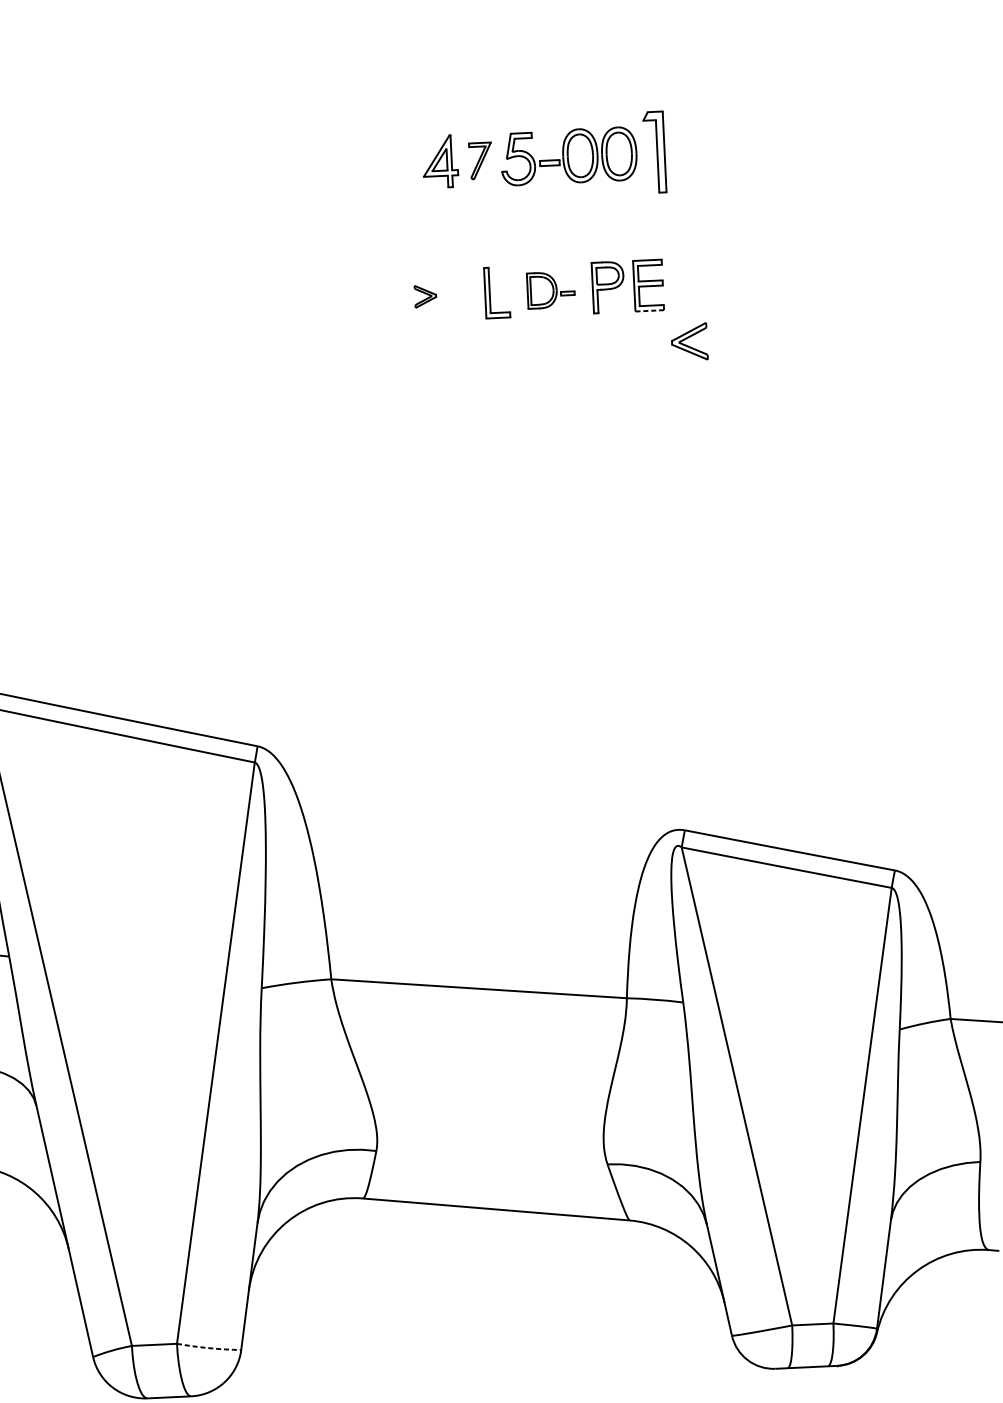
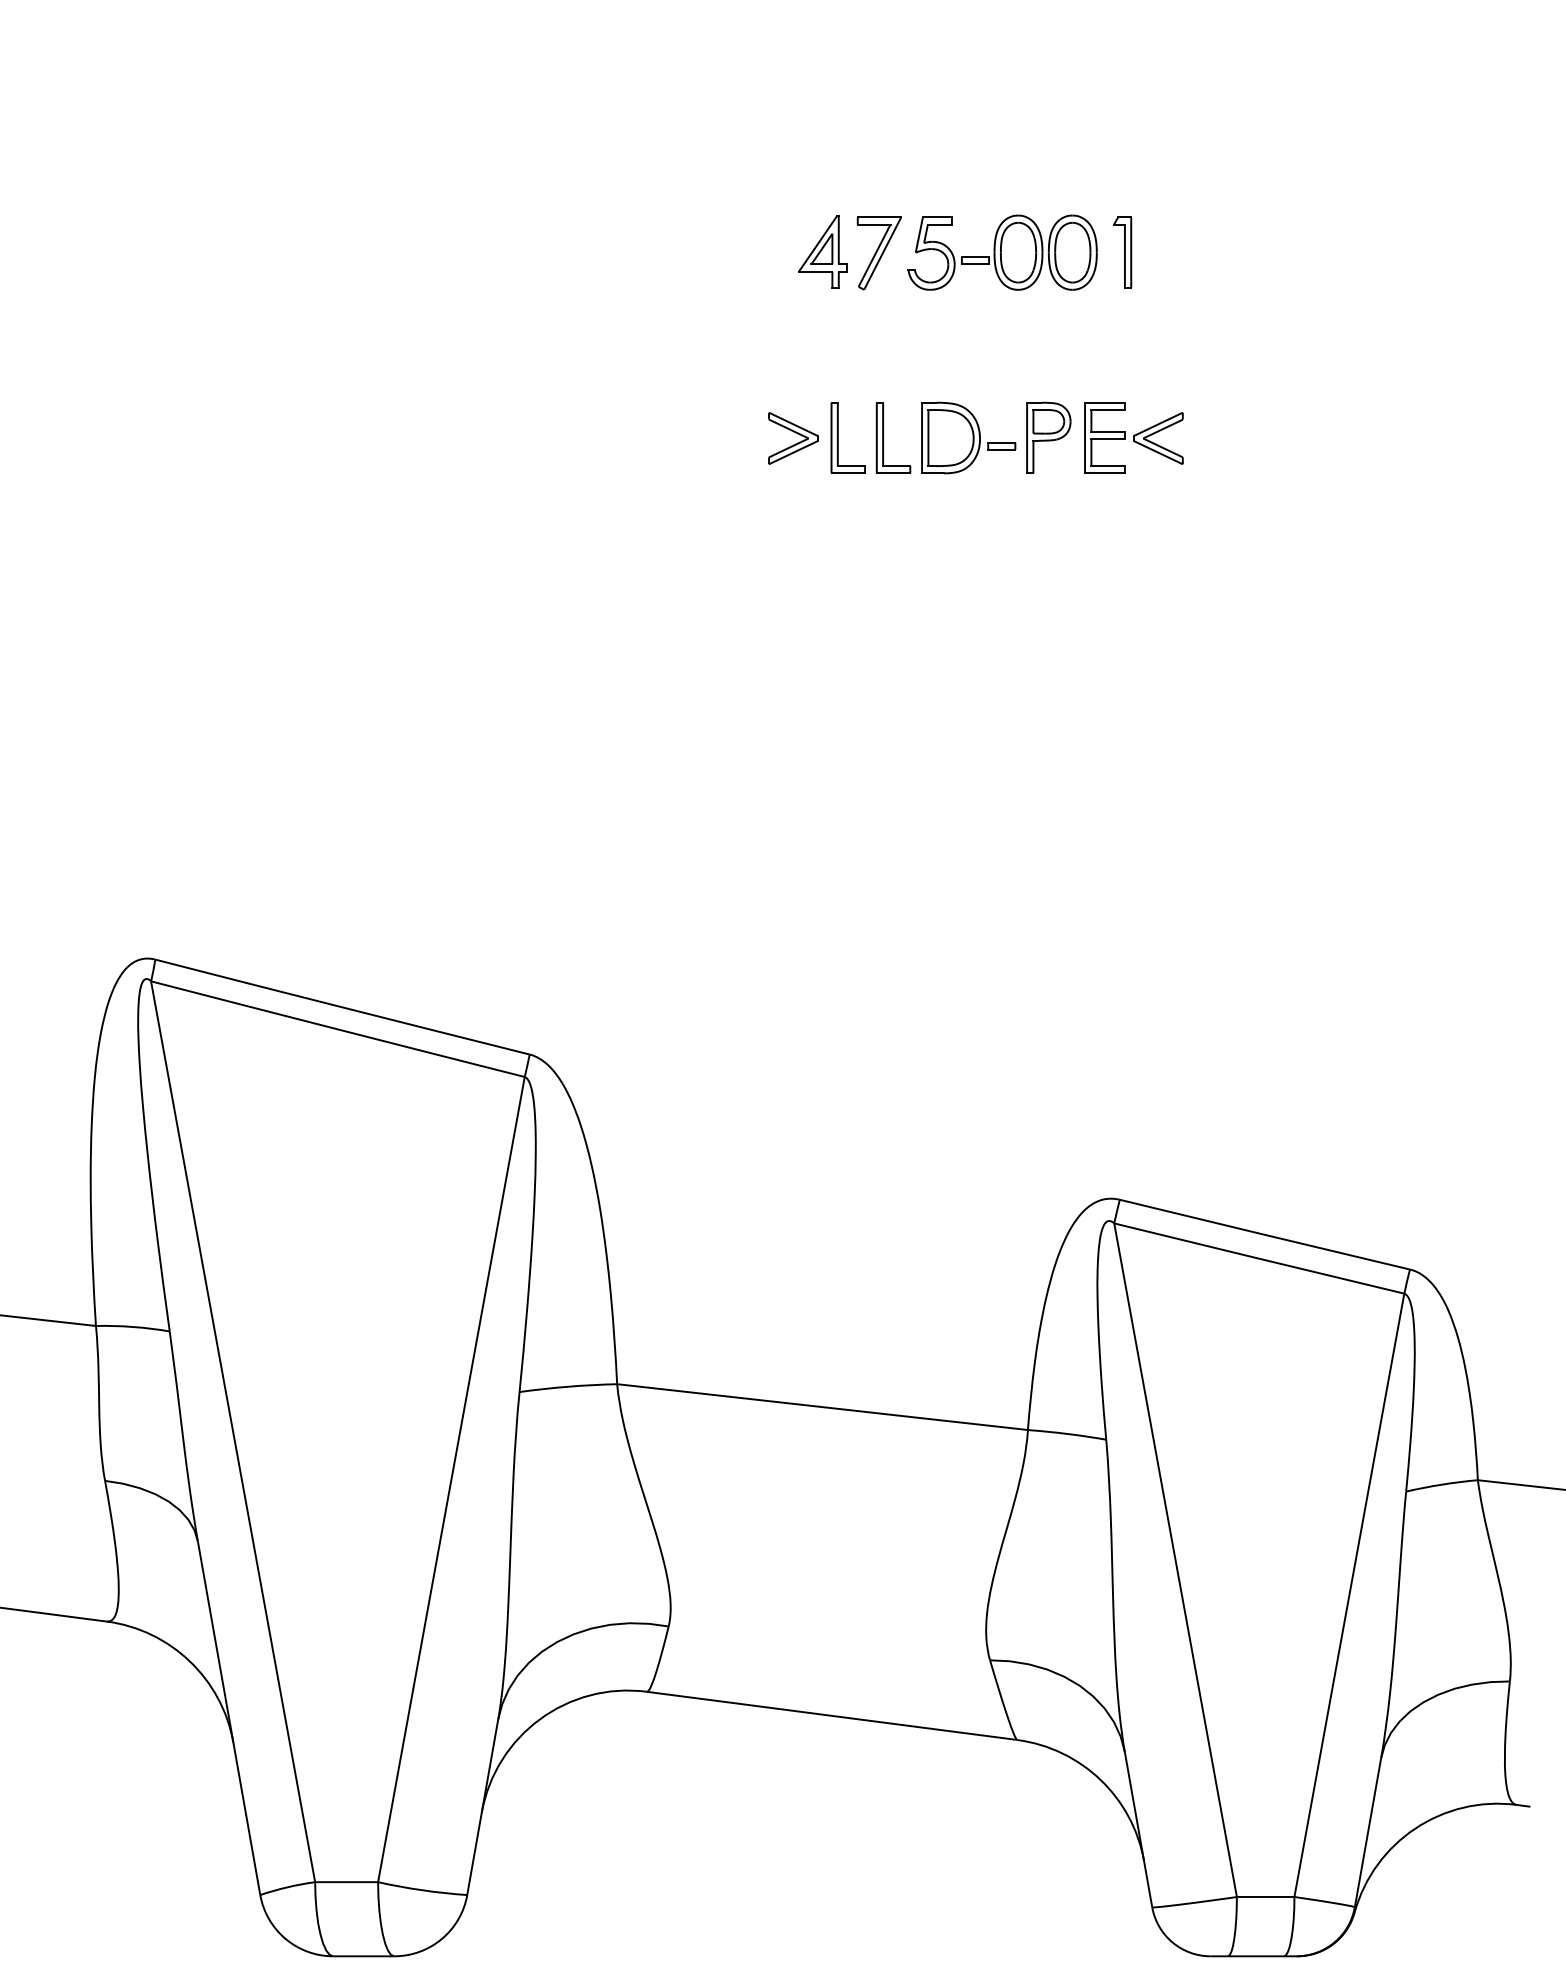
part: (654, 152) -> (1122, 252), size x0.62
part: (480, 161) -> (878, 253), size x1.43
part: (550, 289) -> (968, 437), size x1.43
part: (457, 294) -> (838, 437), added
part: (425, 296) -> (793, 438), size x1.67
line: (649, 310) -> (1104, 473), dashed -> solid
part: (689, 342) -> (1158, 438), moved
arc: (209, 1348) -> (422, 1890), dashed -> solid

